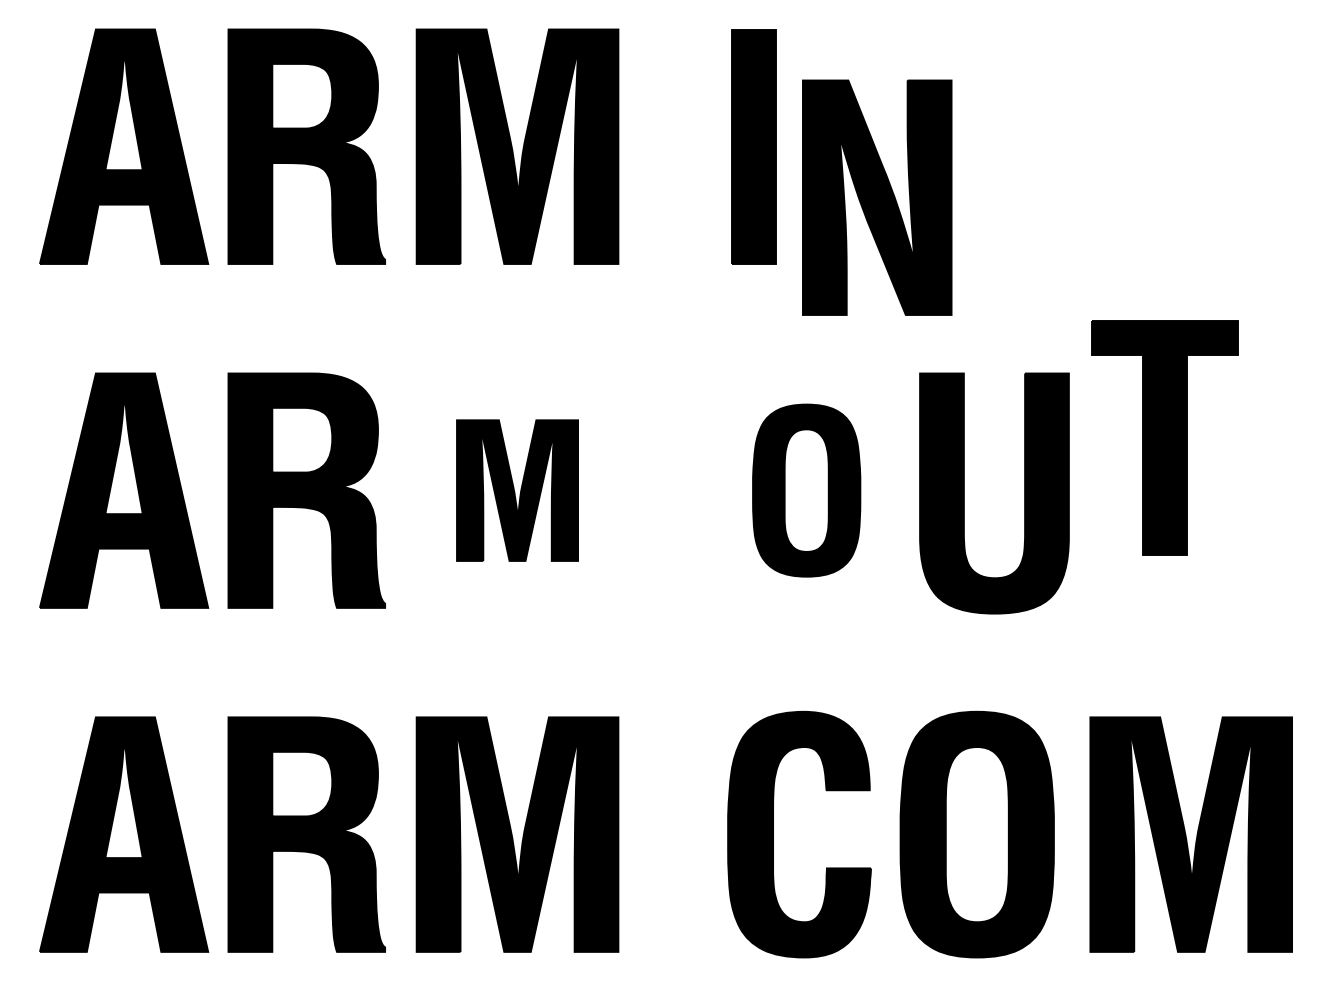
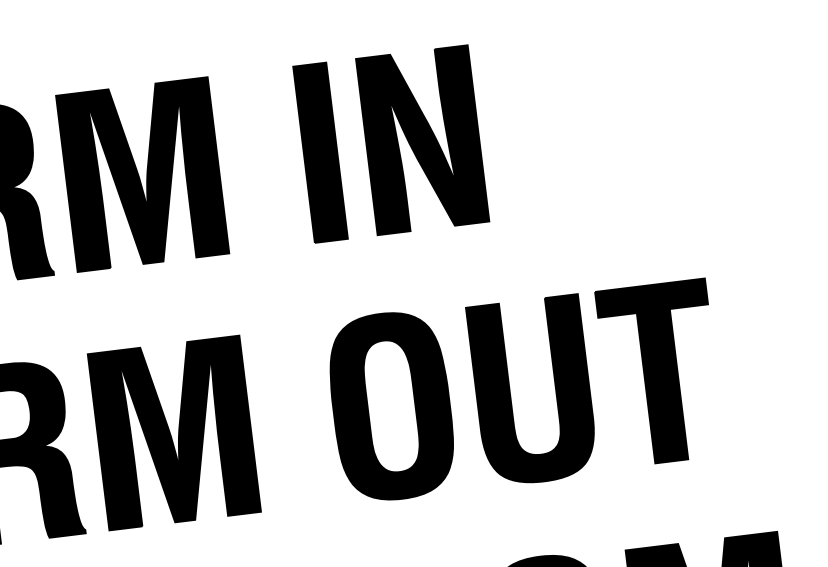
part: (877, 197) -> (422, 140), moved
part: (1164, 437) -> (660, 373), moved
part: (517, 490) -> (174, 432), size x1.67
part: (806, 490) -> (391, 406), size x1.43

